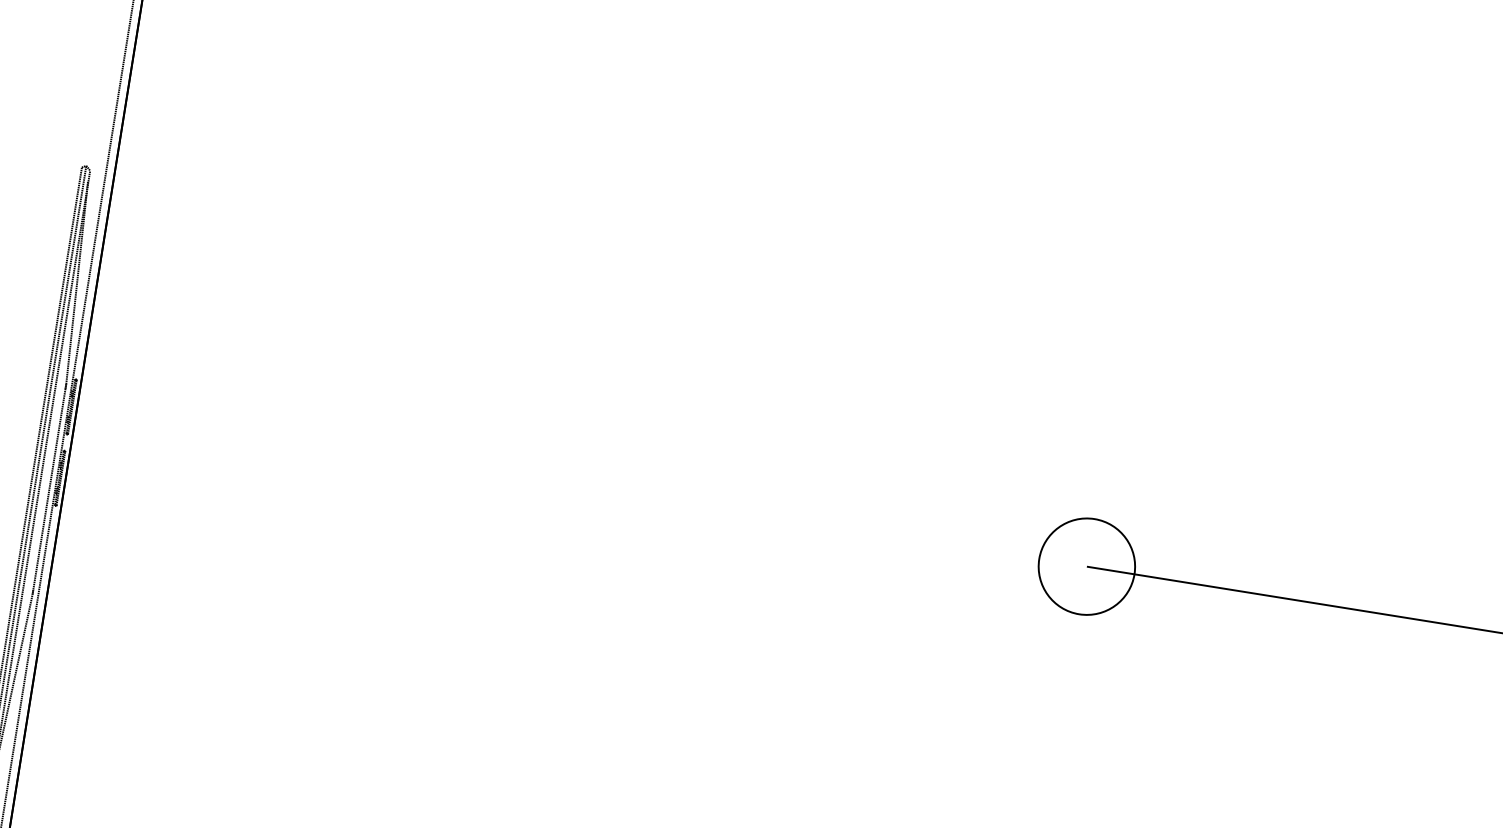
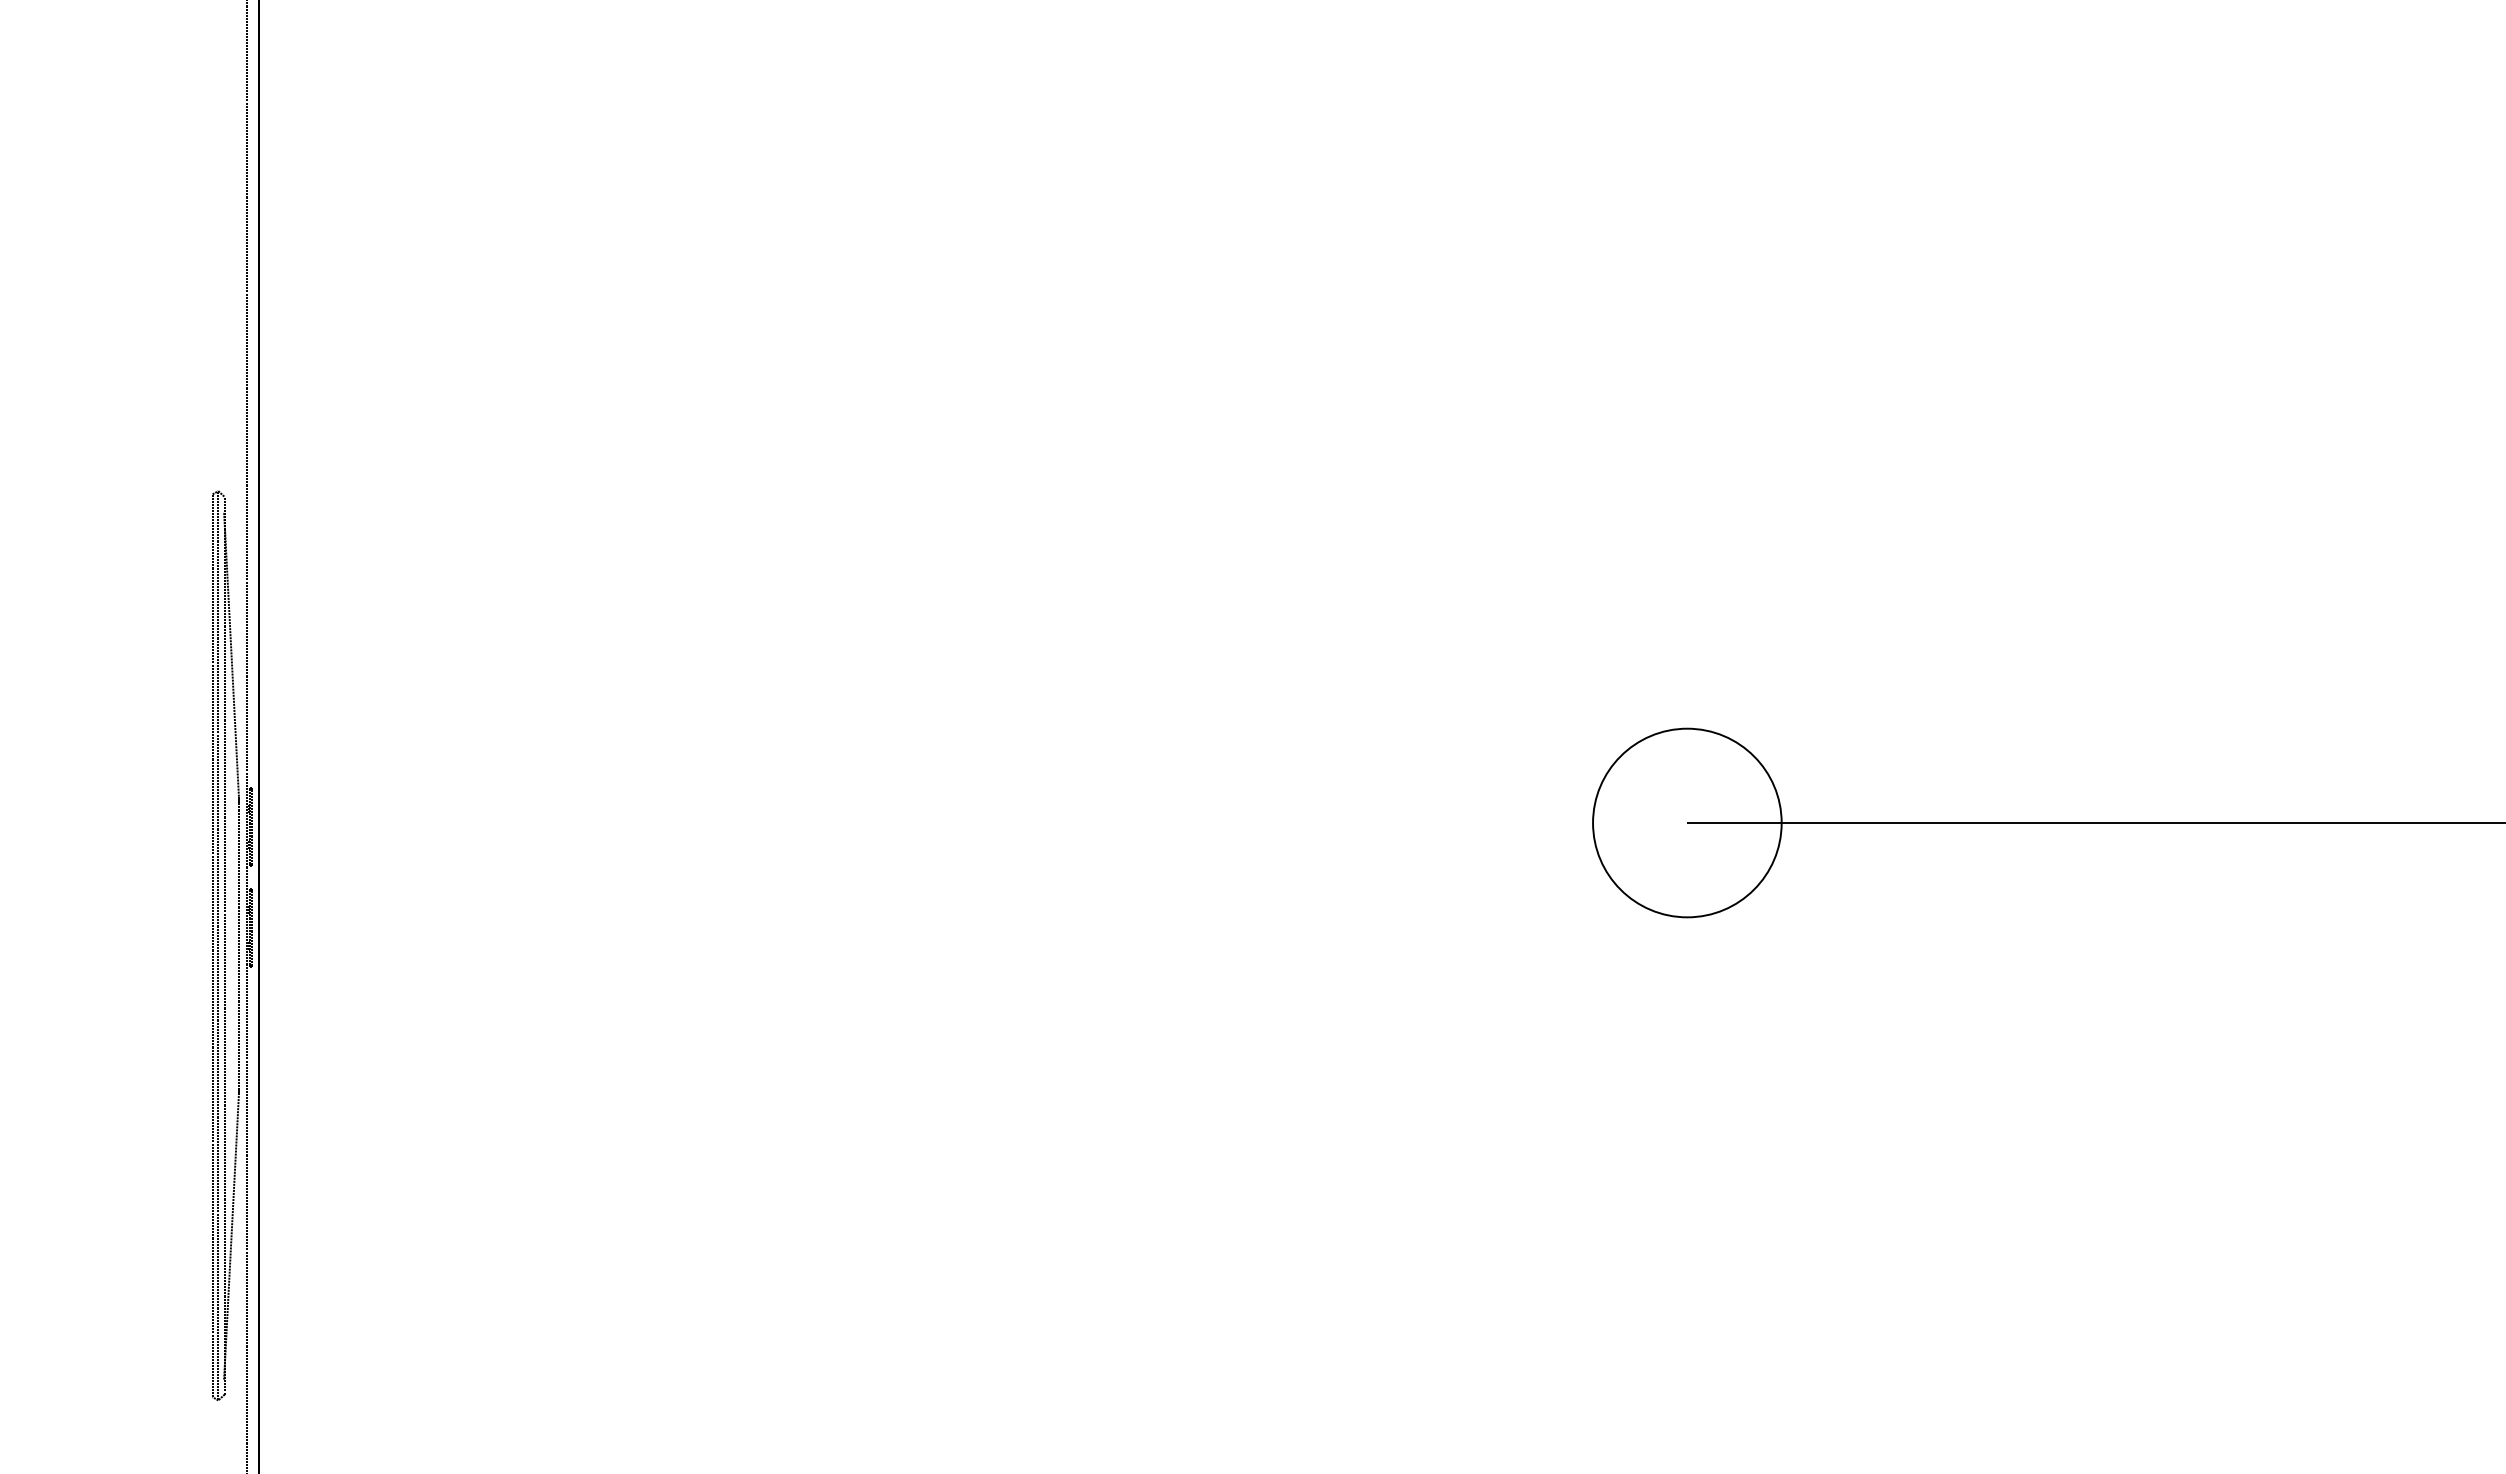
circle: (1086, 566) -> (1686, 822), size x1.4

